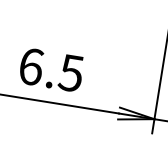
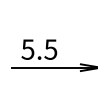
text: (30, 66) -> (27, 49), 6.5 -> 5.5

